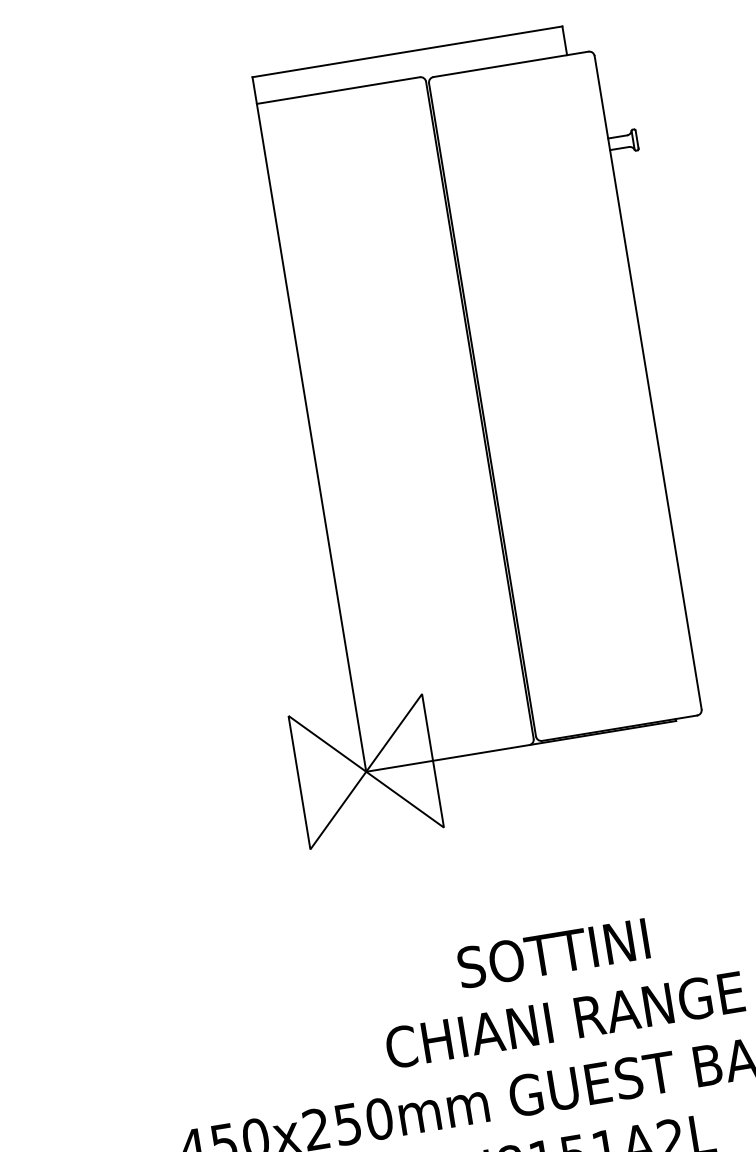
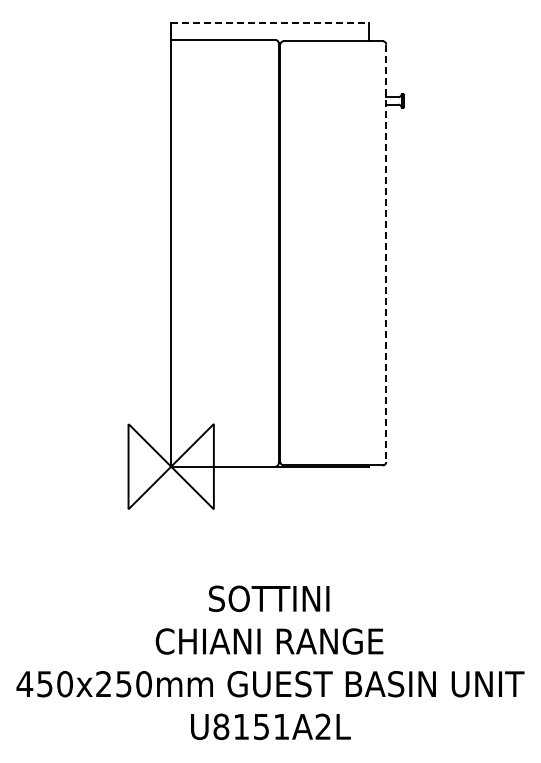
line: (407, 51) -> (270, 22), solid -> dashed
line: (648, 382) -> (386, 253), solid -> dashed

